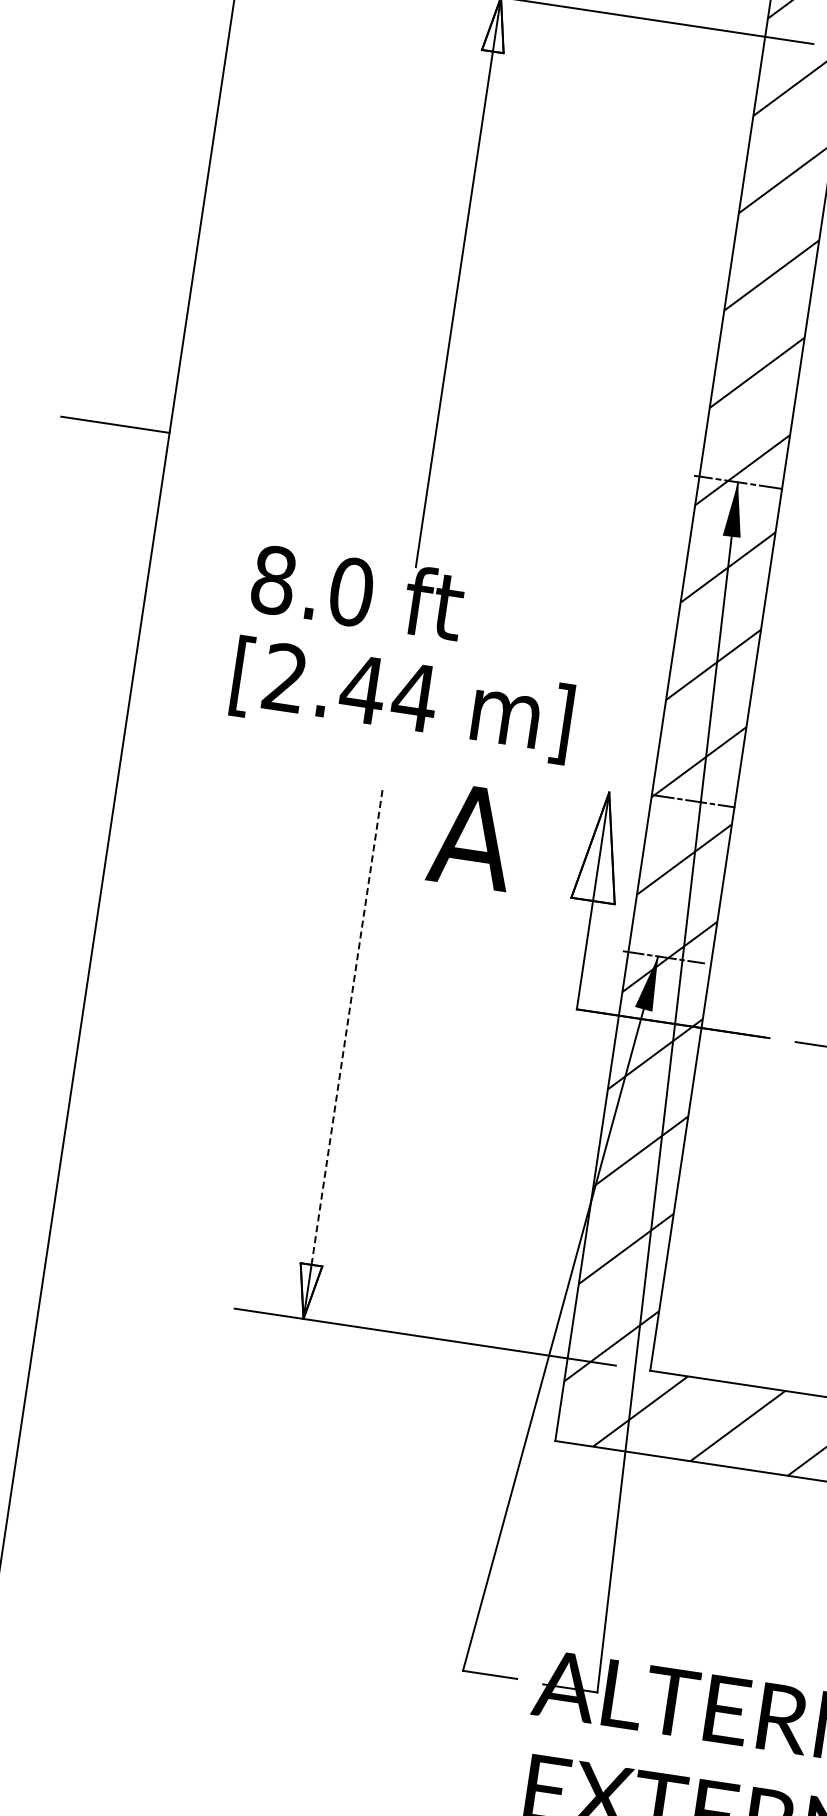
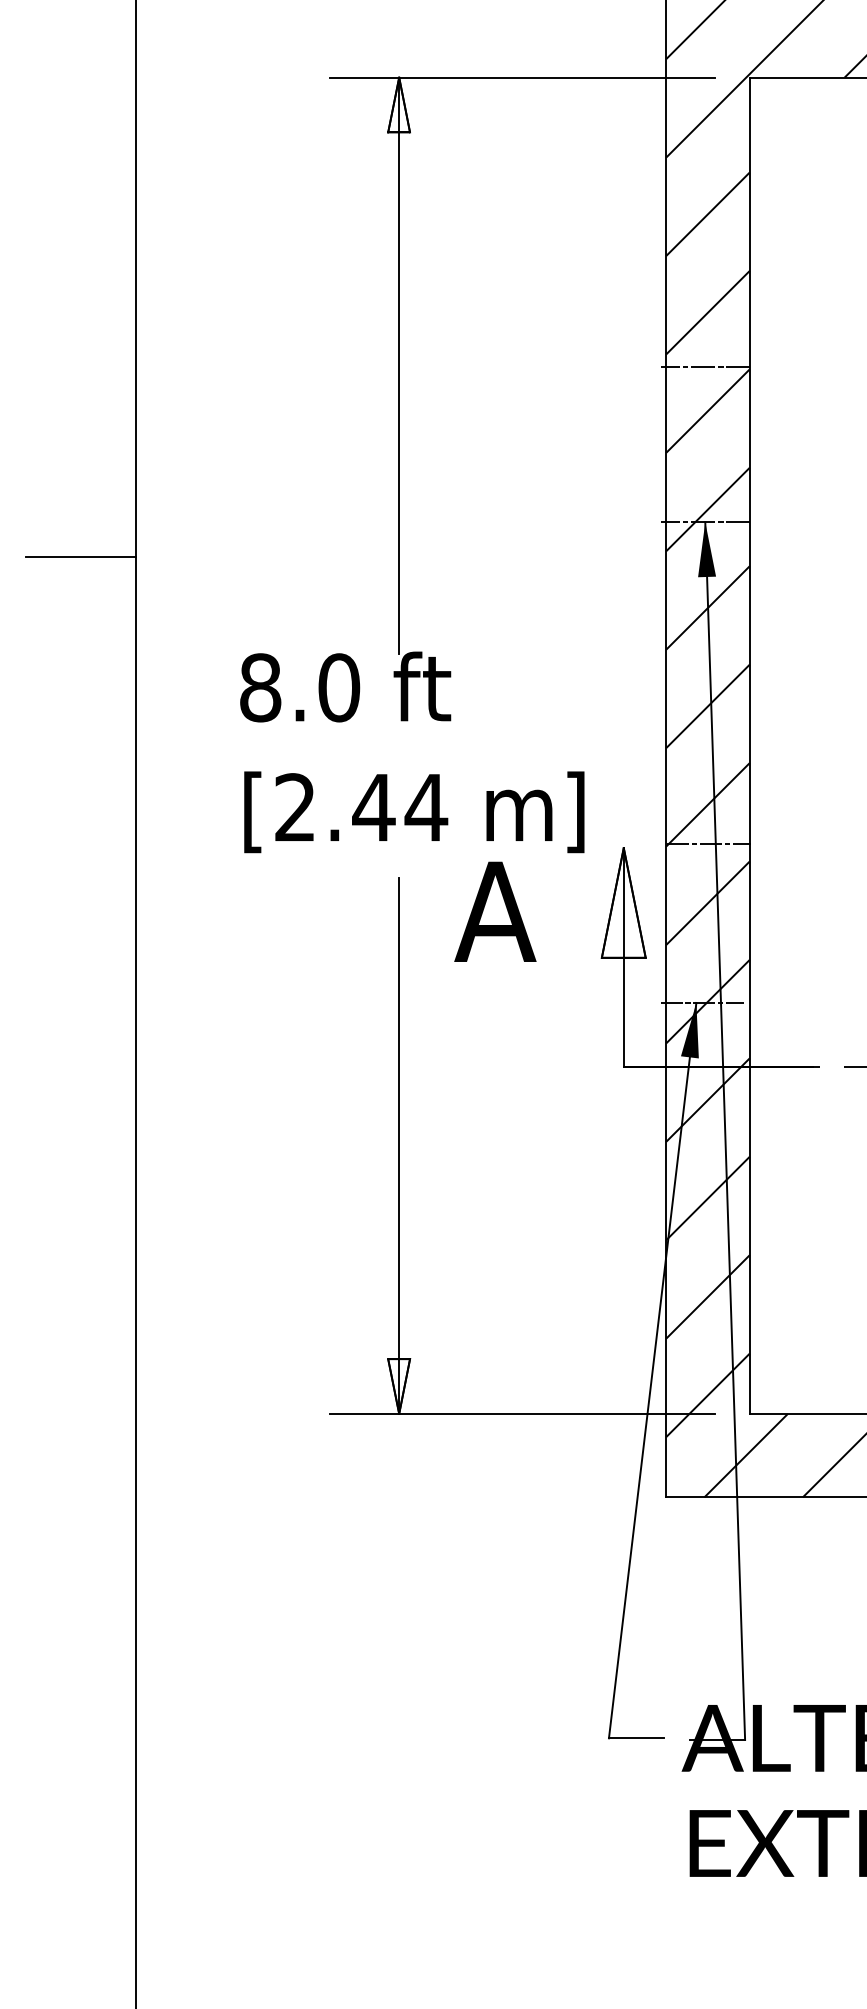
line: (760, 328) -> (704, 366), added
text: (402, 700) -> (414, 812), moved
line: (347, 1026) -> (399, 1118), dashed -> solid

